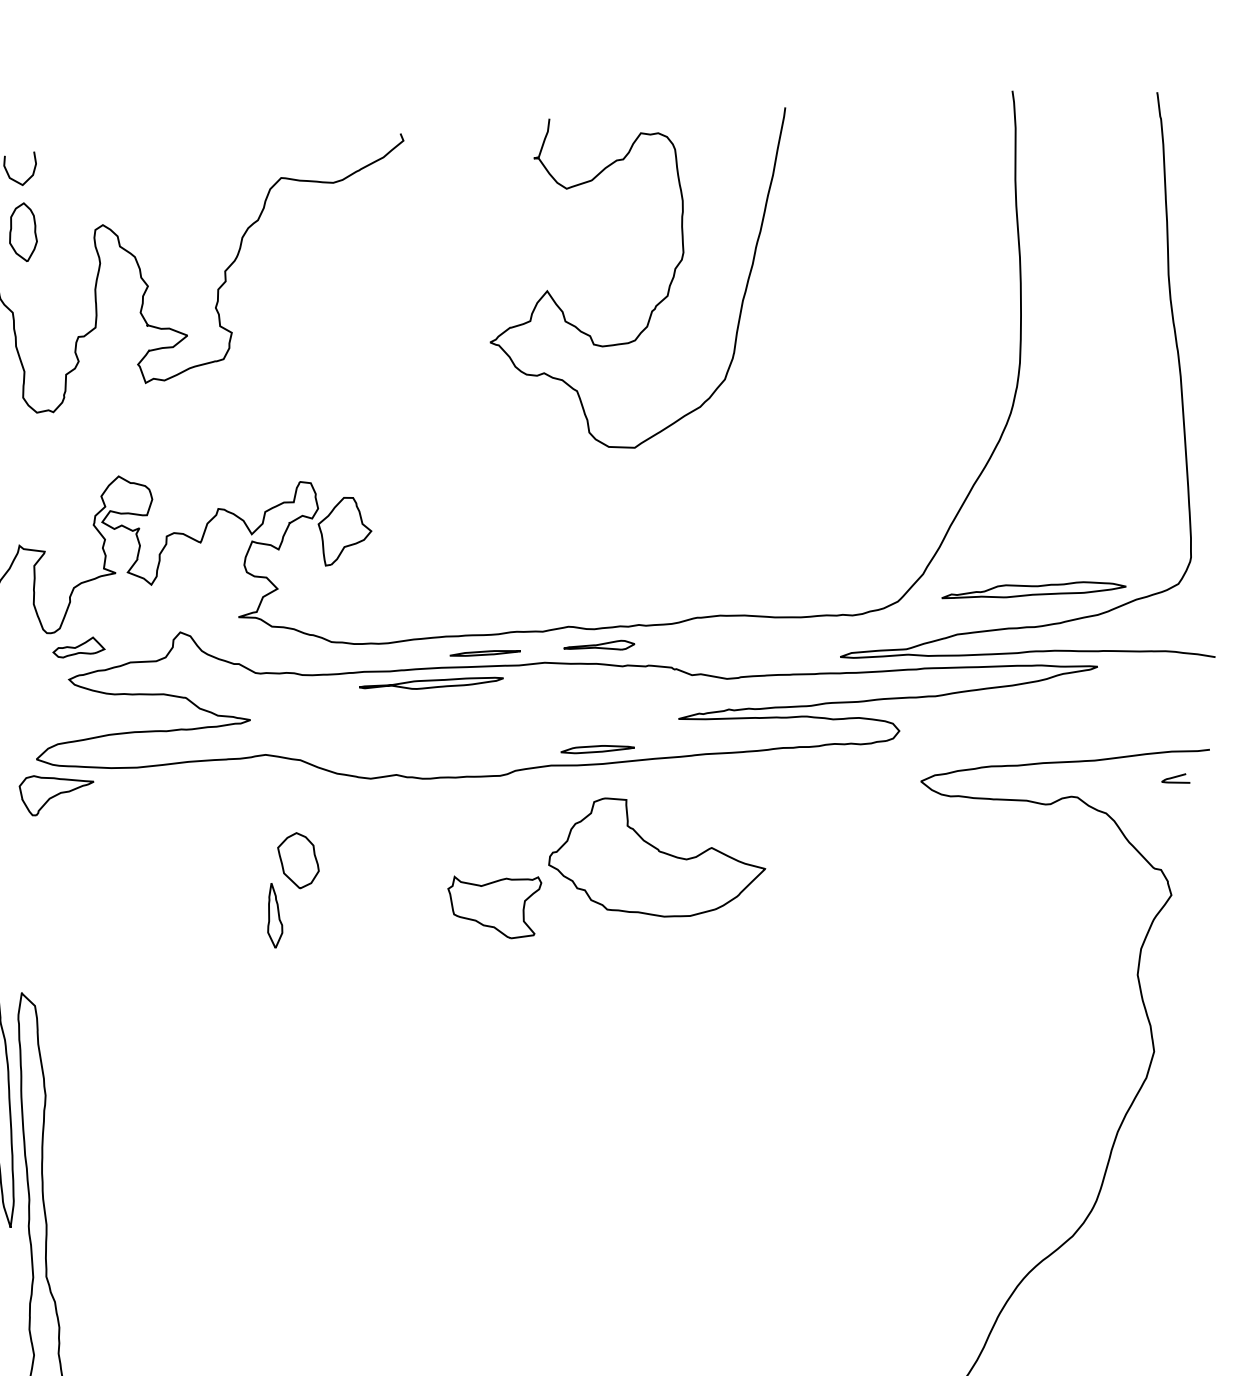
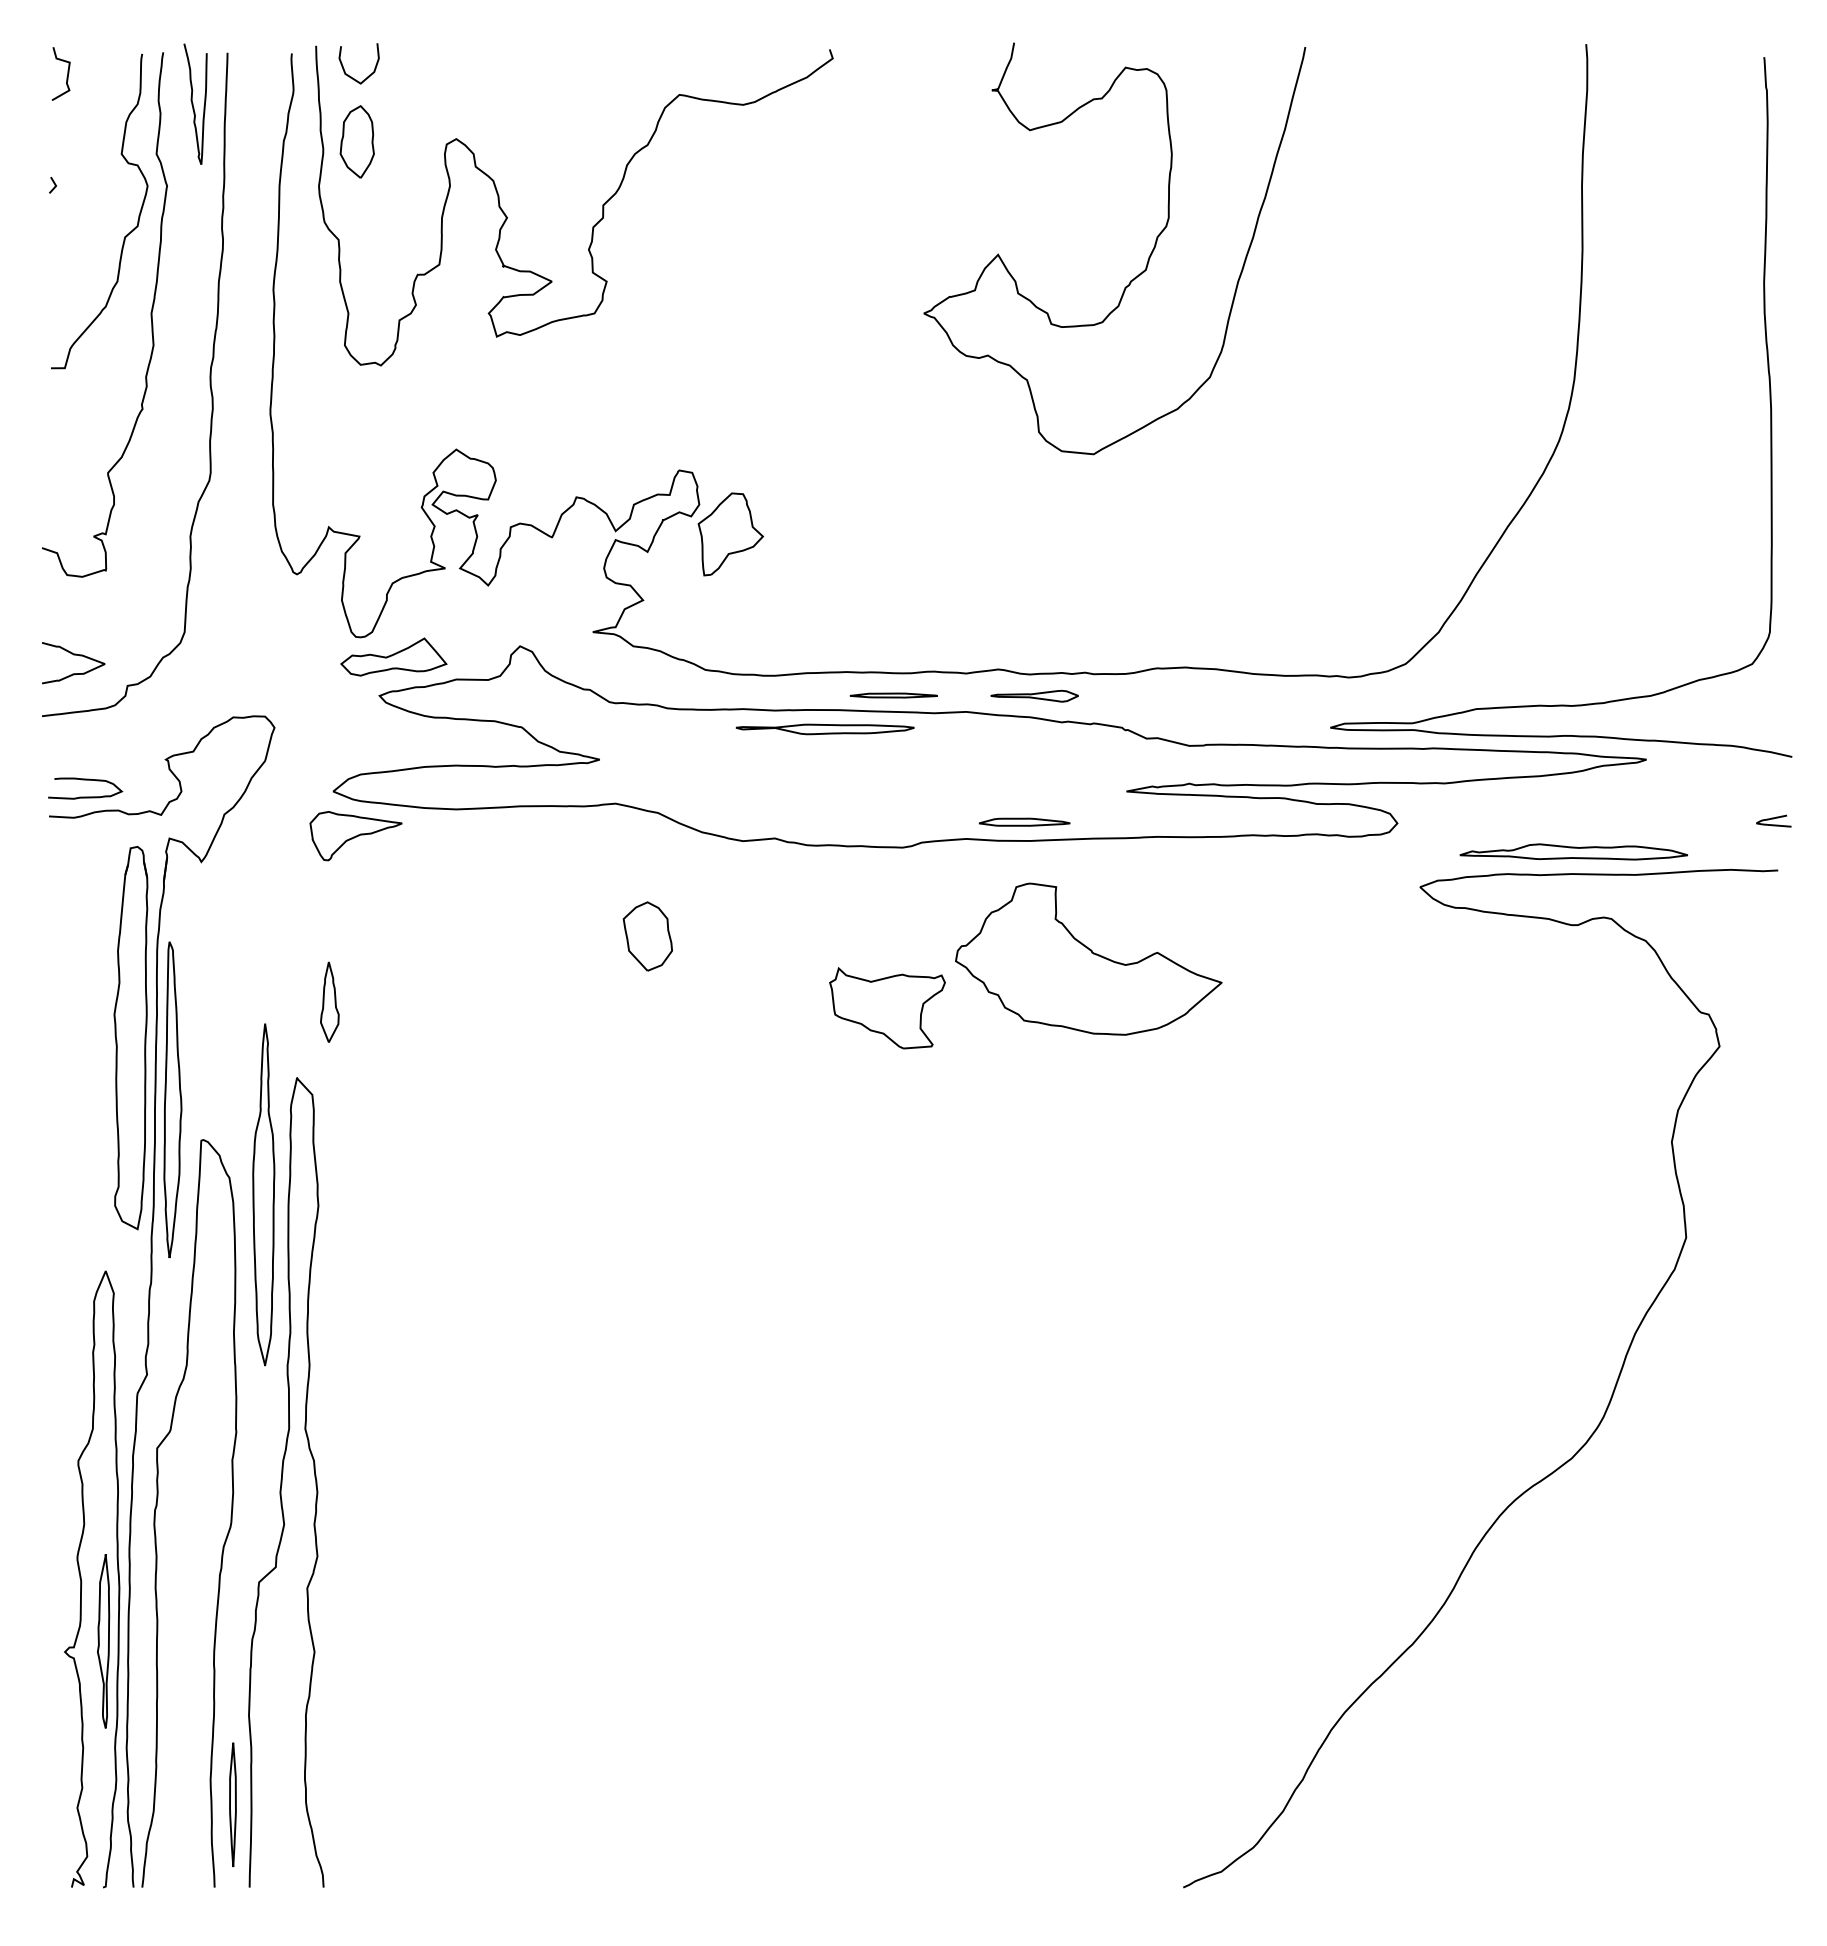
part: (1033, 589) -> (1573, 851), moved
part: (78, 647) -> (393, 656), size x1.67
curve: (1175, 777) -> (1773, 819), moved
part: (274, 915) -> (329, 1001), moved

